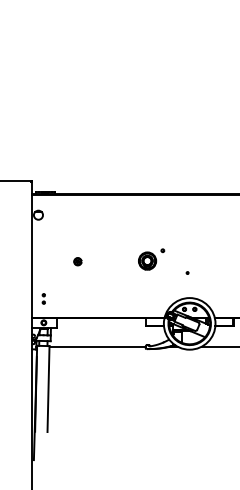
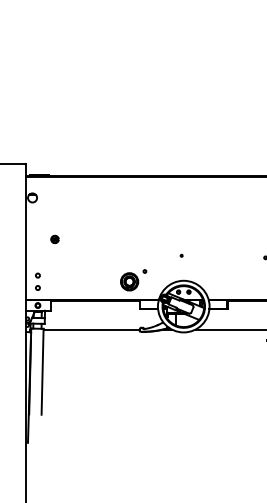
part: (151, 259) -> (133, 280), moved
part: (77, 261) -> (54, 239), moved
part: (43, 298) -> (37, 281), size x1.67

